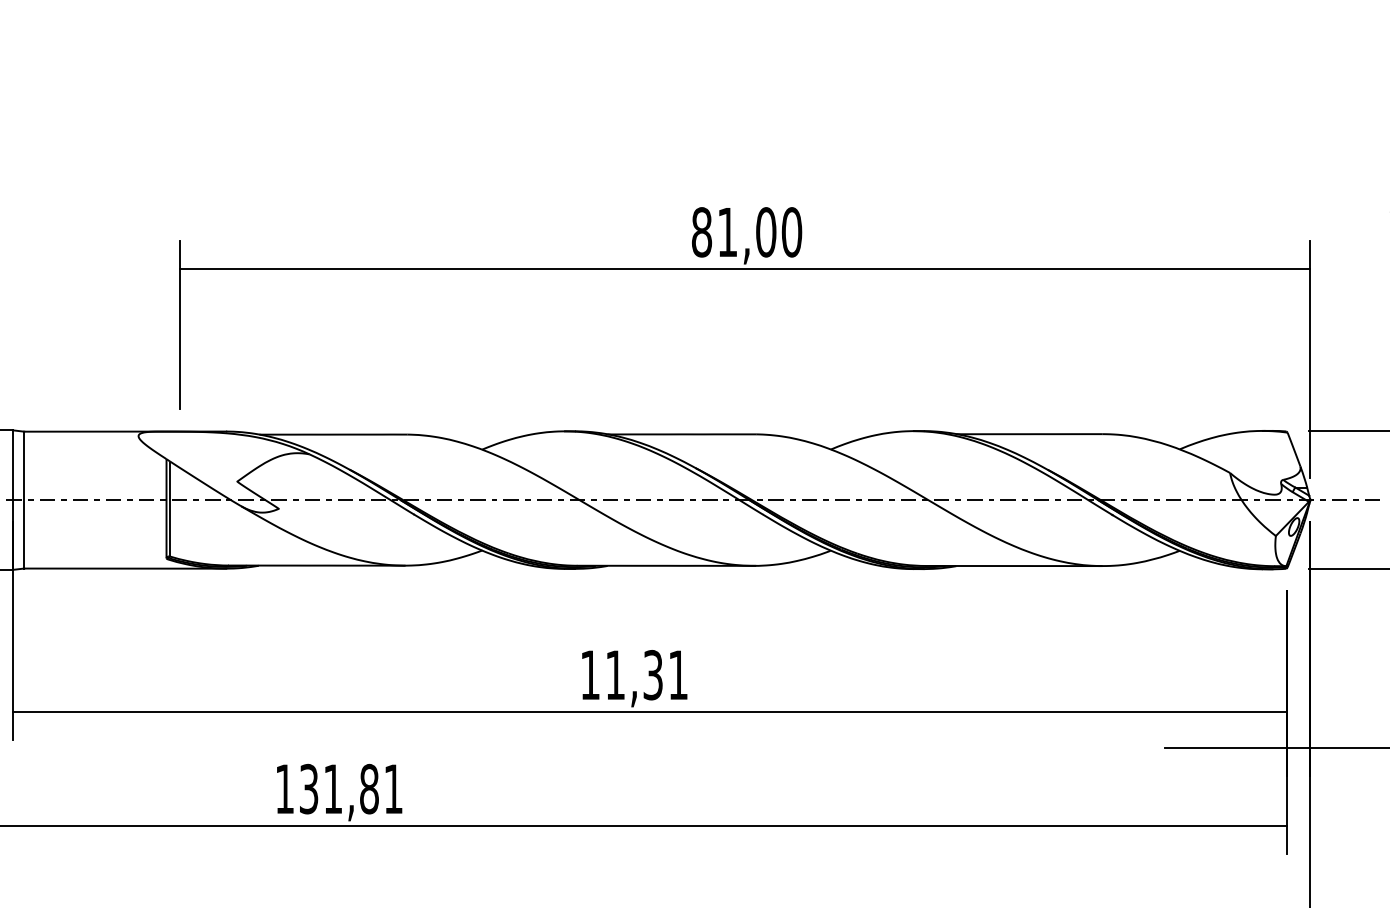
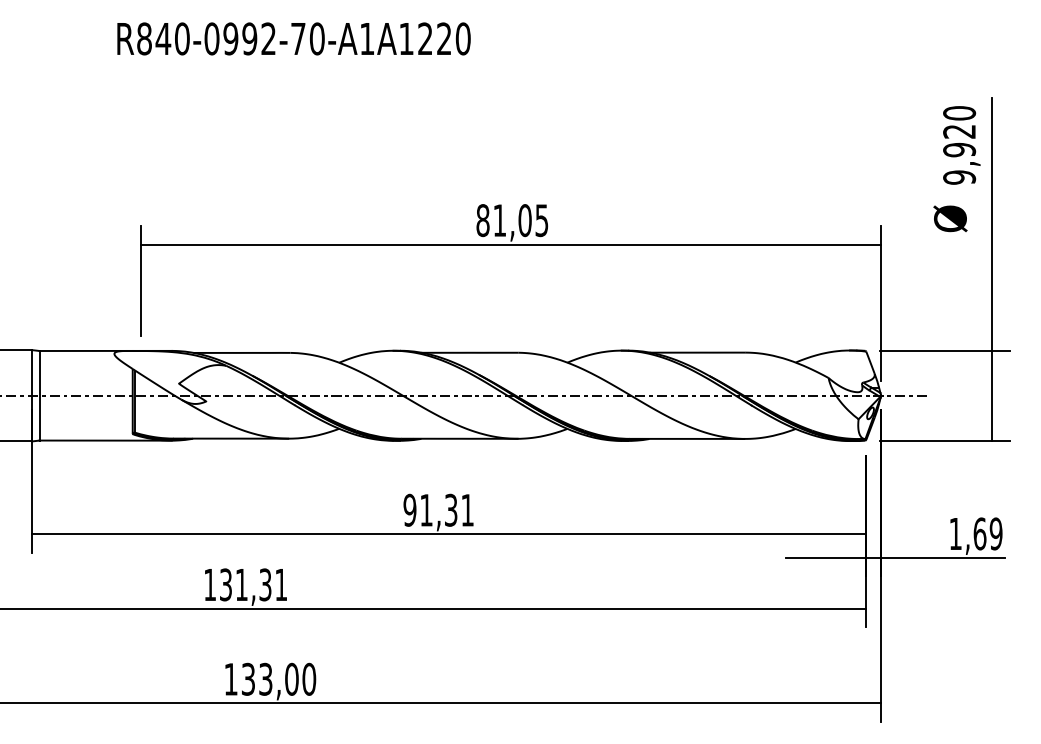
text: (791, 232) -> (541, 220), 81,00 -> 81,05
text: (589, 673) -> (409, 509), 11,31 -> 91,31
text: (369, 788) -> (265, 584), 131,81 -> 131,31

